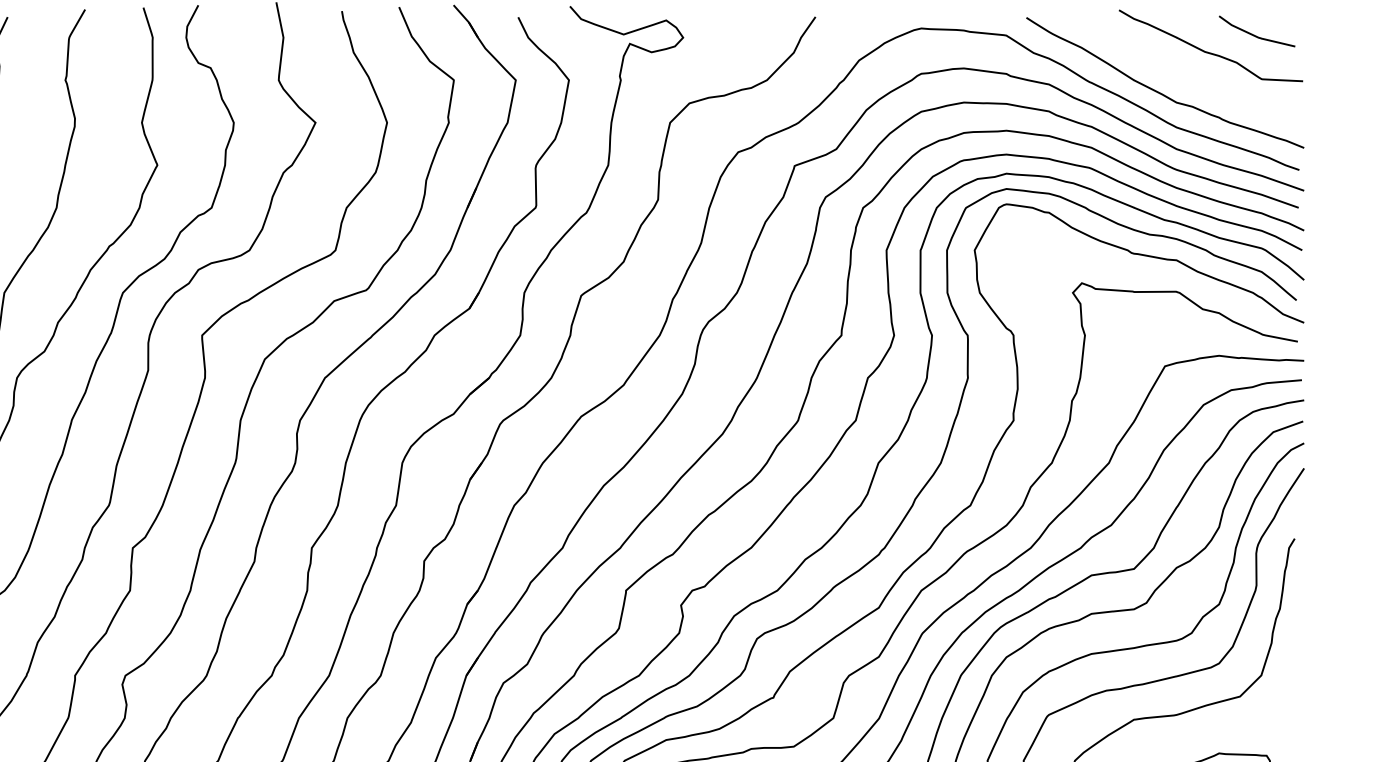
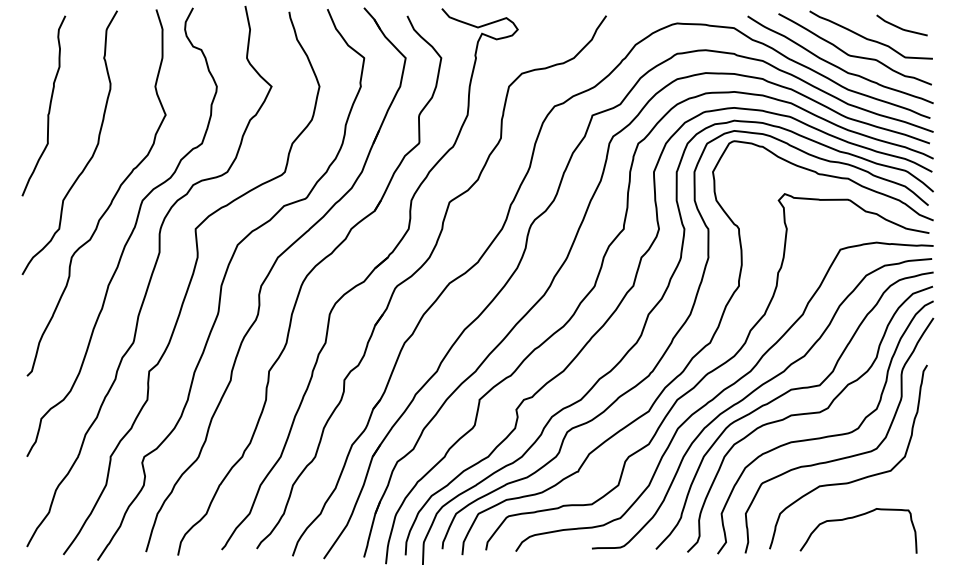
curve: (1186, 76) -> (854, 55), added

